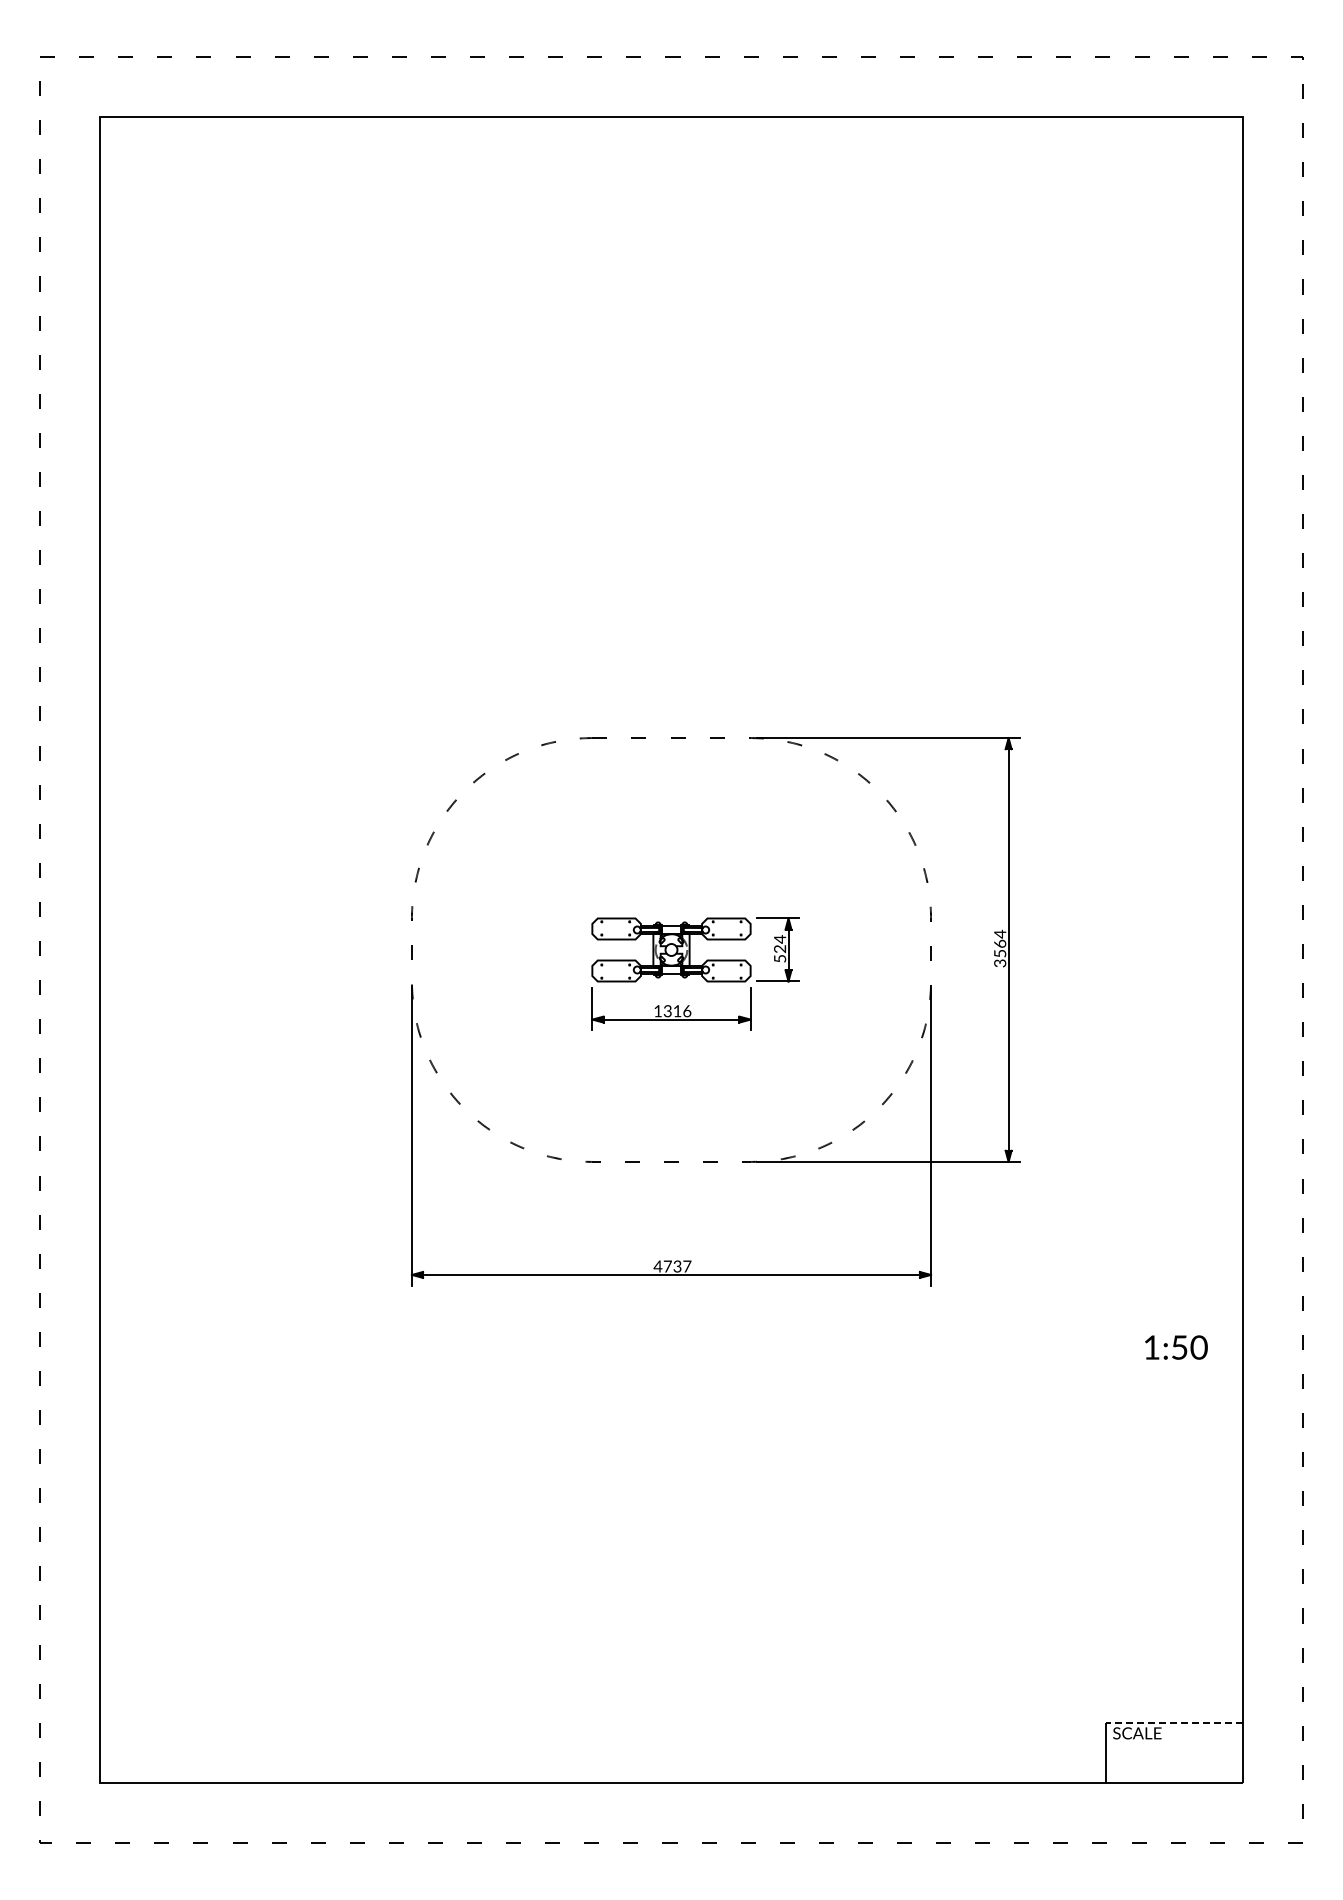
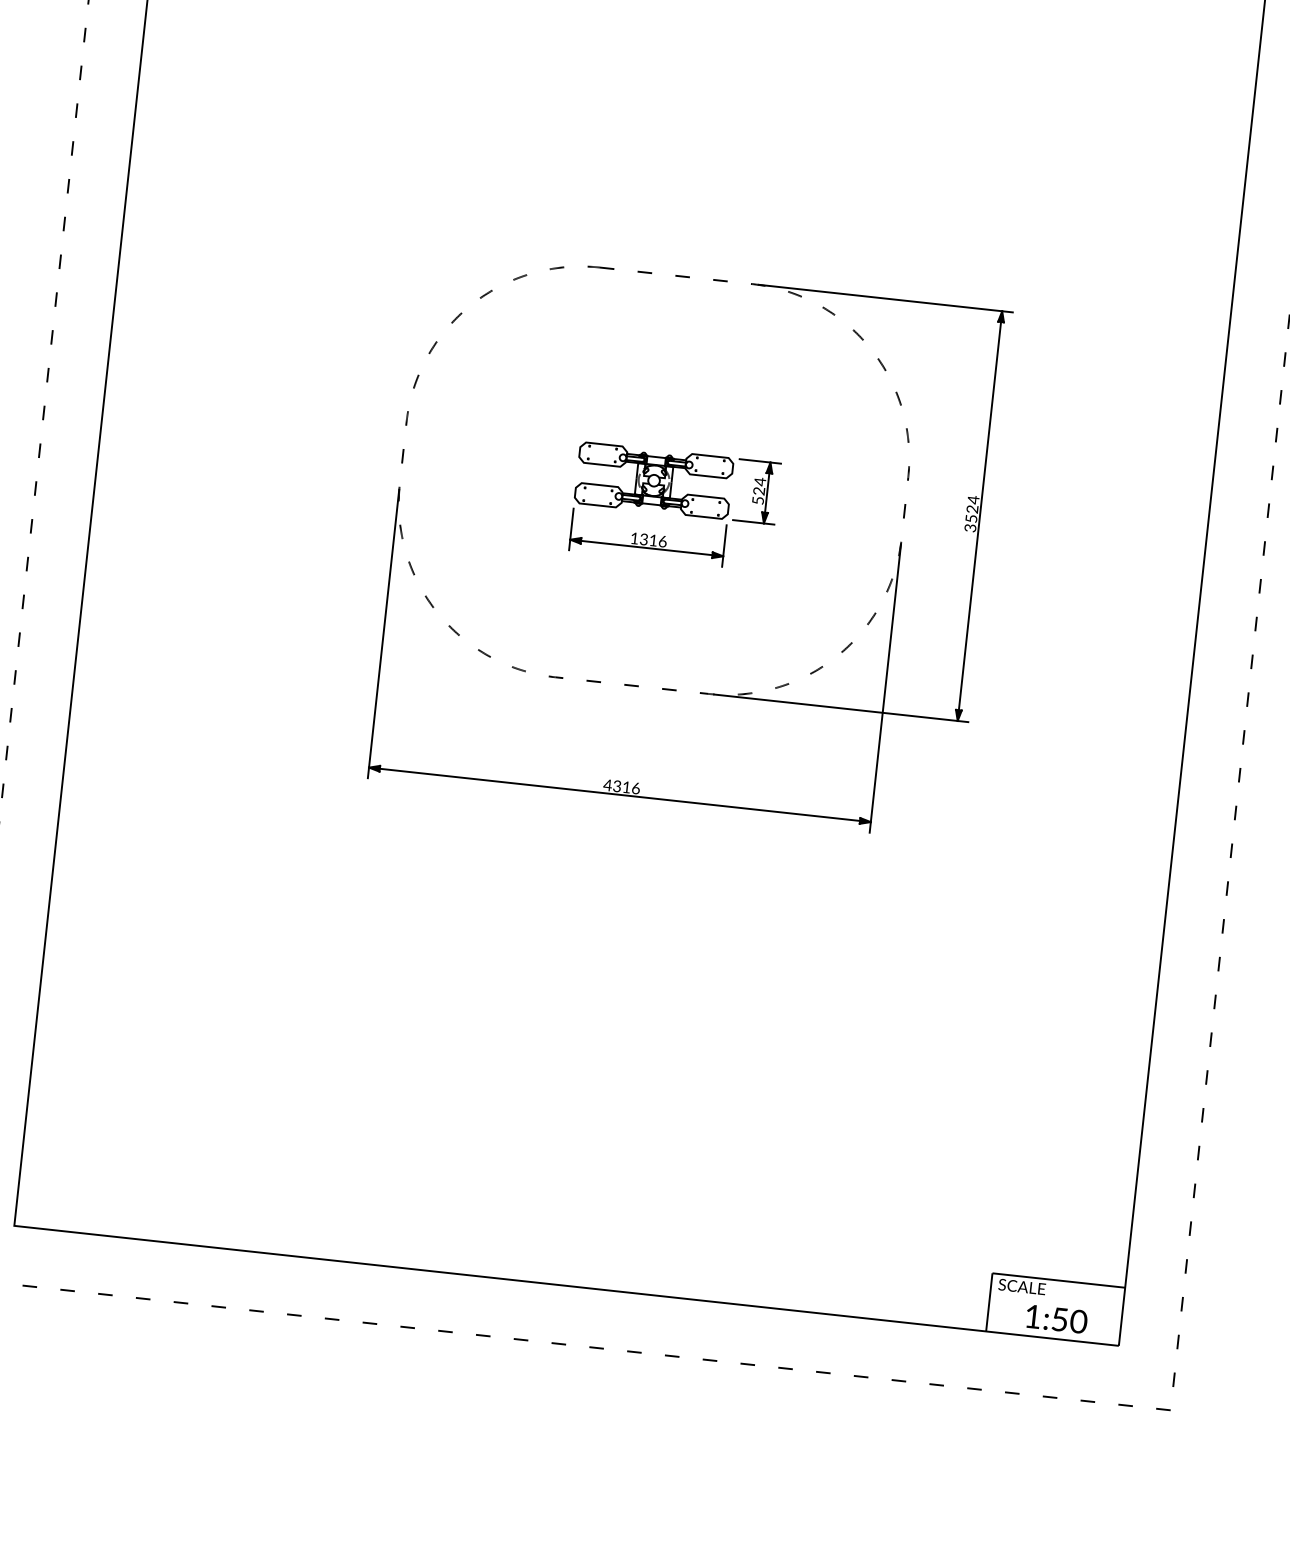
text: (1000, 943) -> (972, 508), 3564 -> 3524
text: (677, 1266) -> (626, 787), 4737 -> 4316
text: (1176, 1347) -> (1056, 1319), moved
line: (1174, 1722) -> (1059, 1280), dashed -> solid

